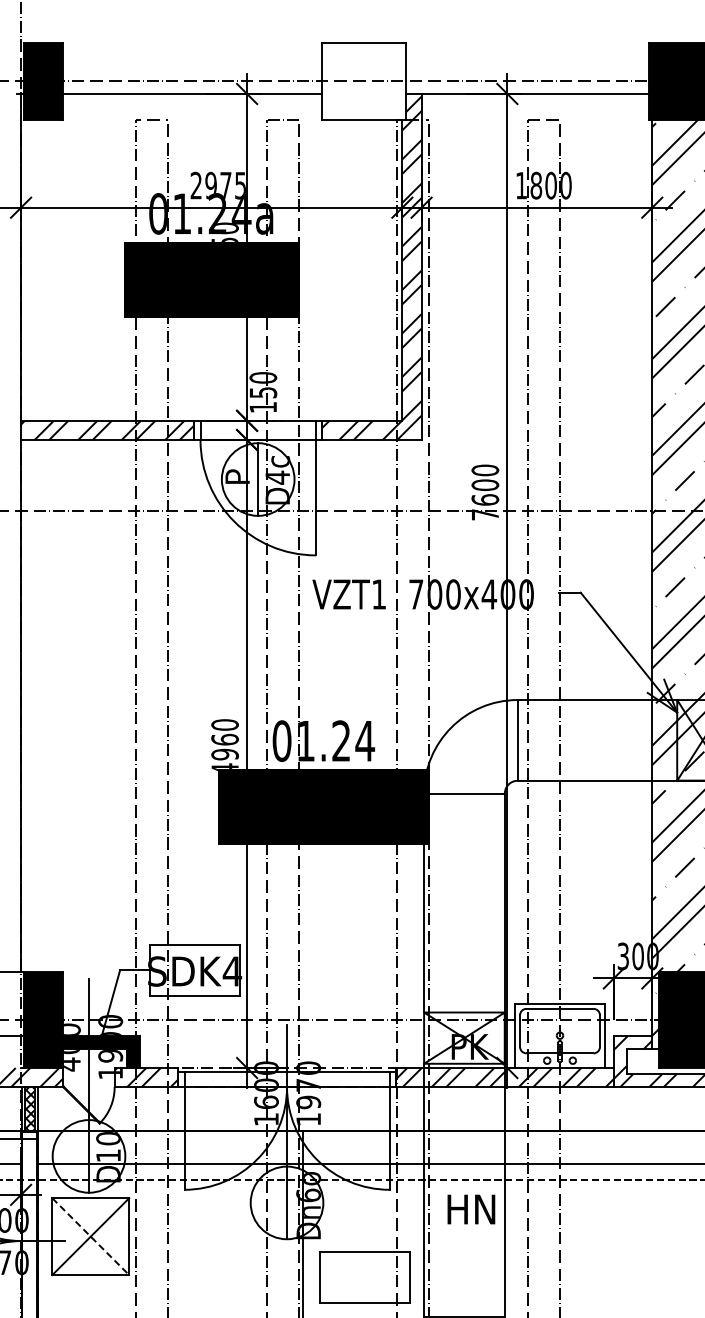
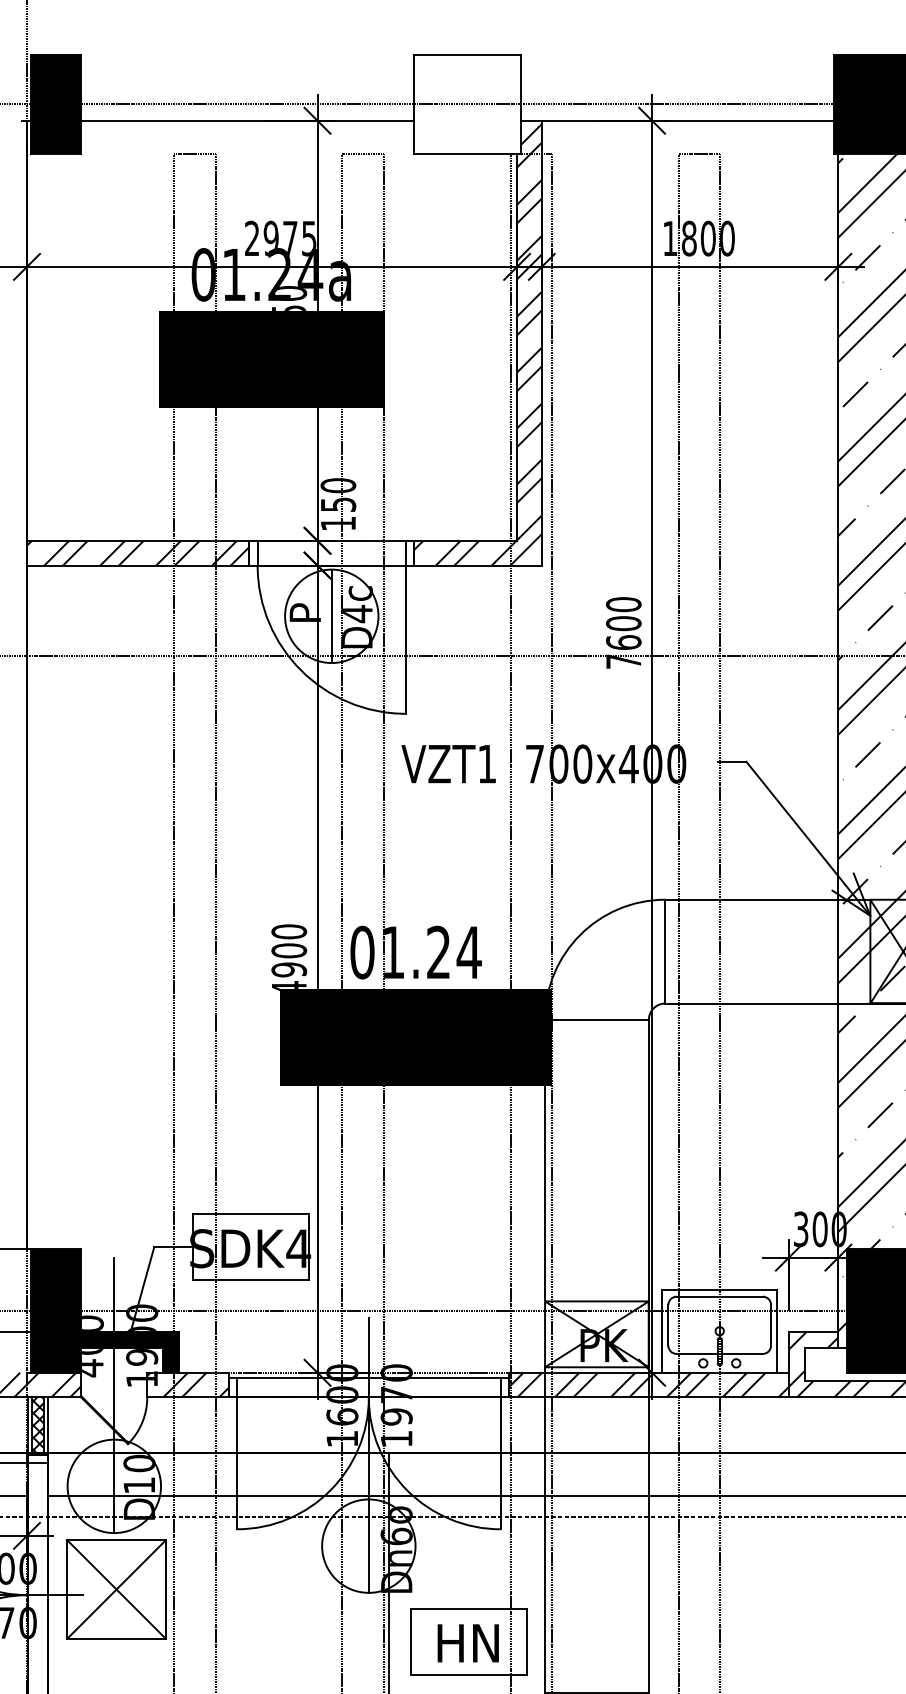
text: (224, 739) -> (288, 950), 4960 -> 4900
text: (471, 1209) -> (468, 1643), moved
line: (91, 1237) -> (117, 1590), dashed -> solid

